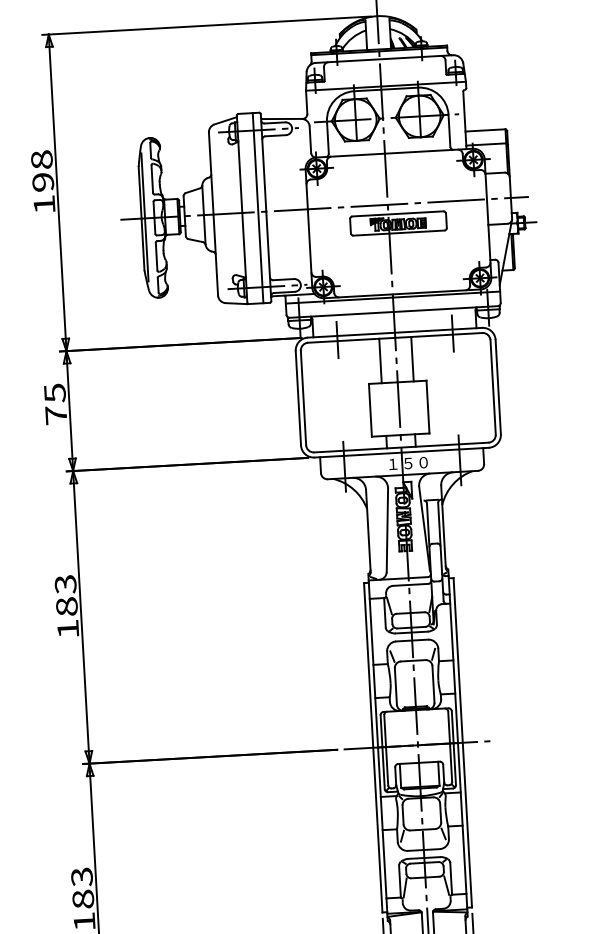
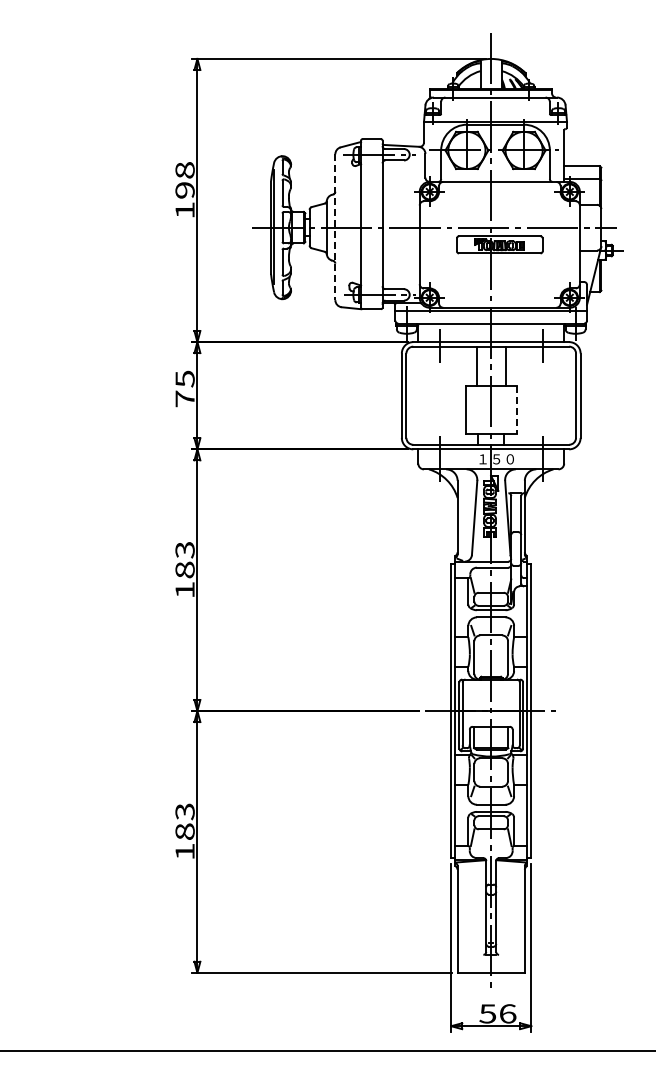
line: (258, 208) -> (375, 224), removed
line: (213, 214) -> (335, 227), solid -> dashed
line: (427, 407) -> (516, 410), solid -> dashed

